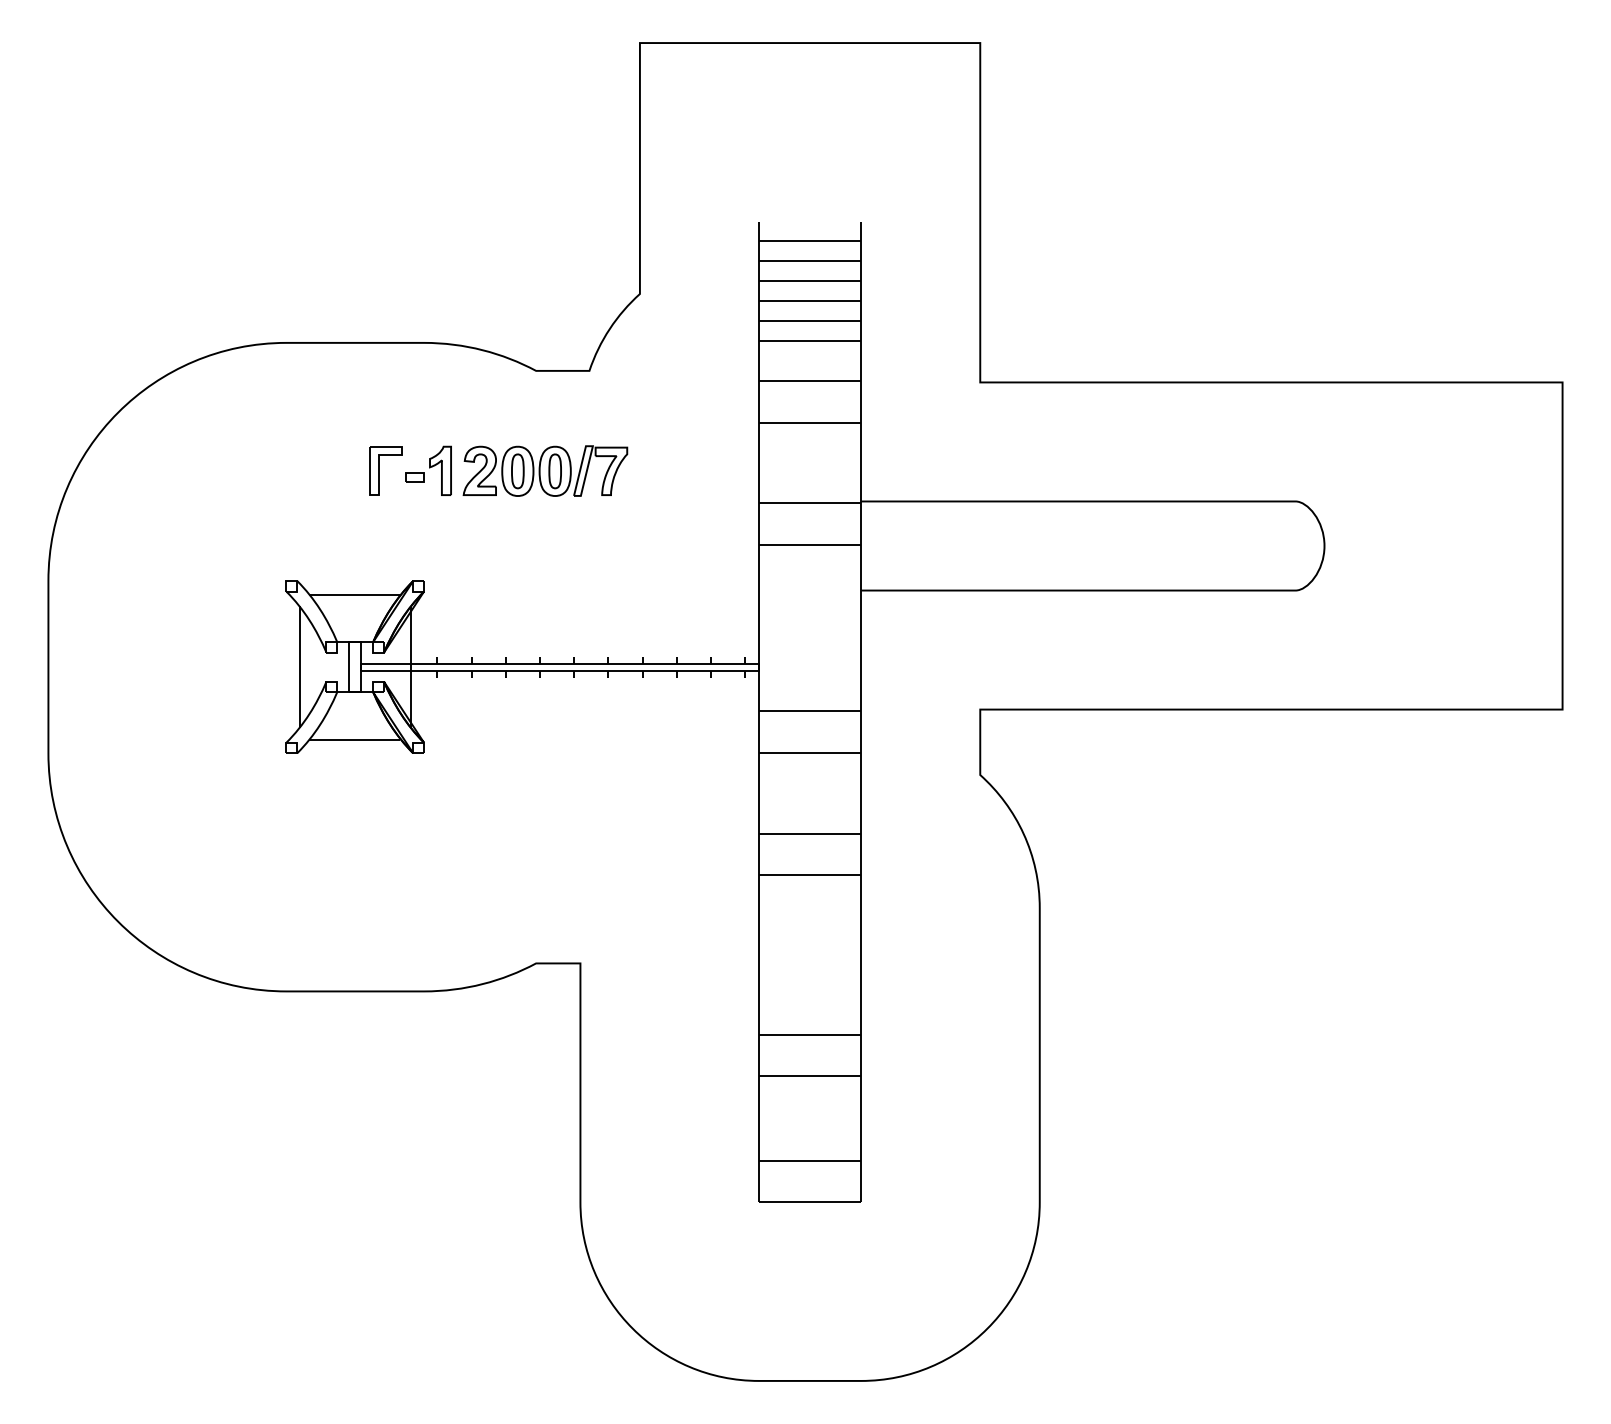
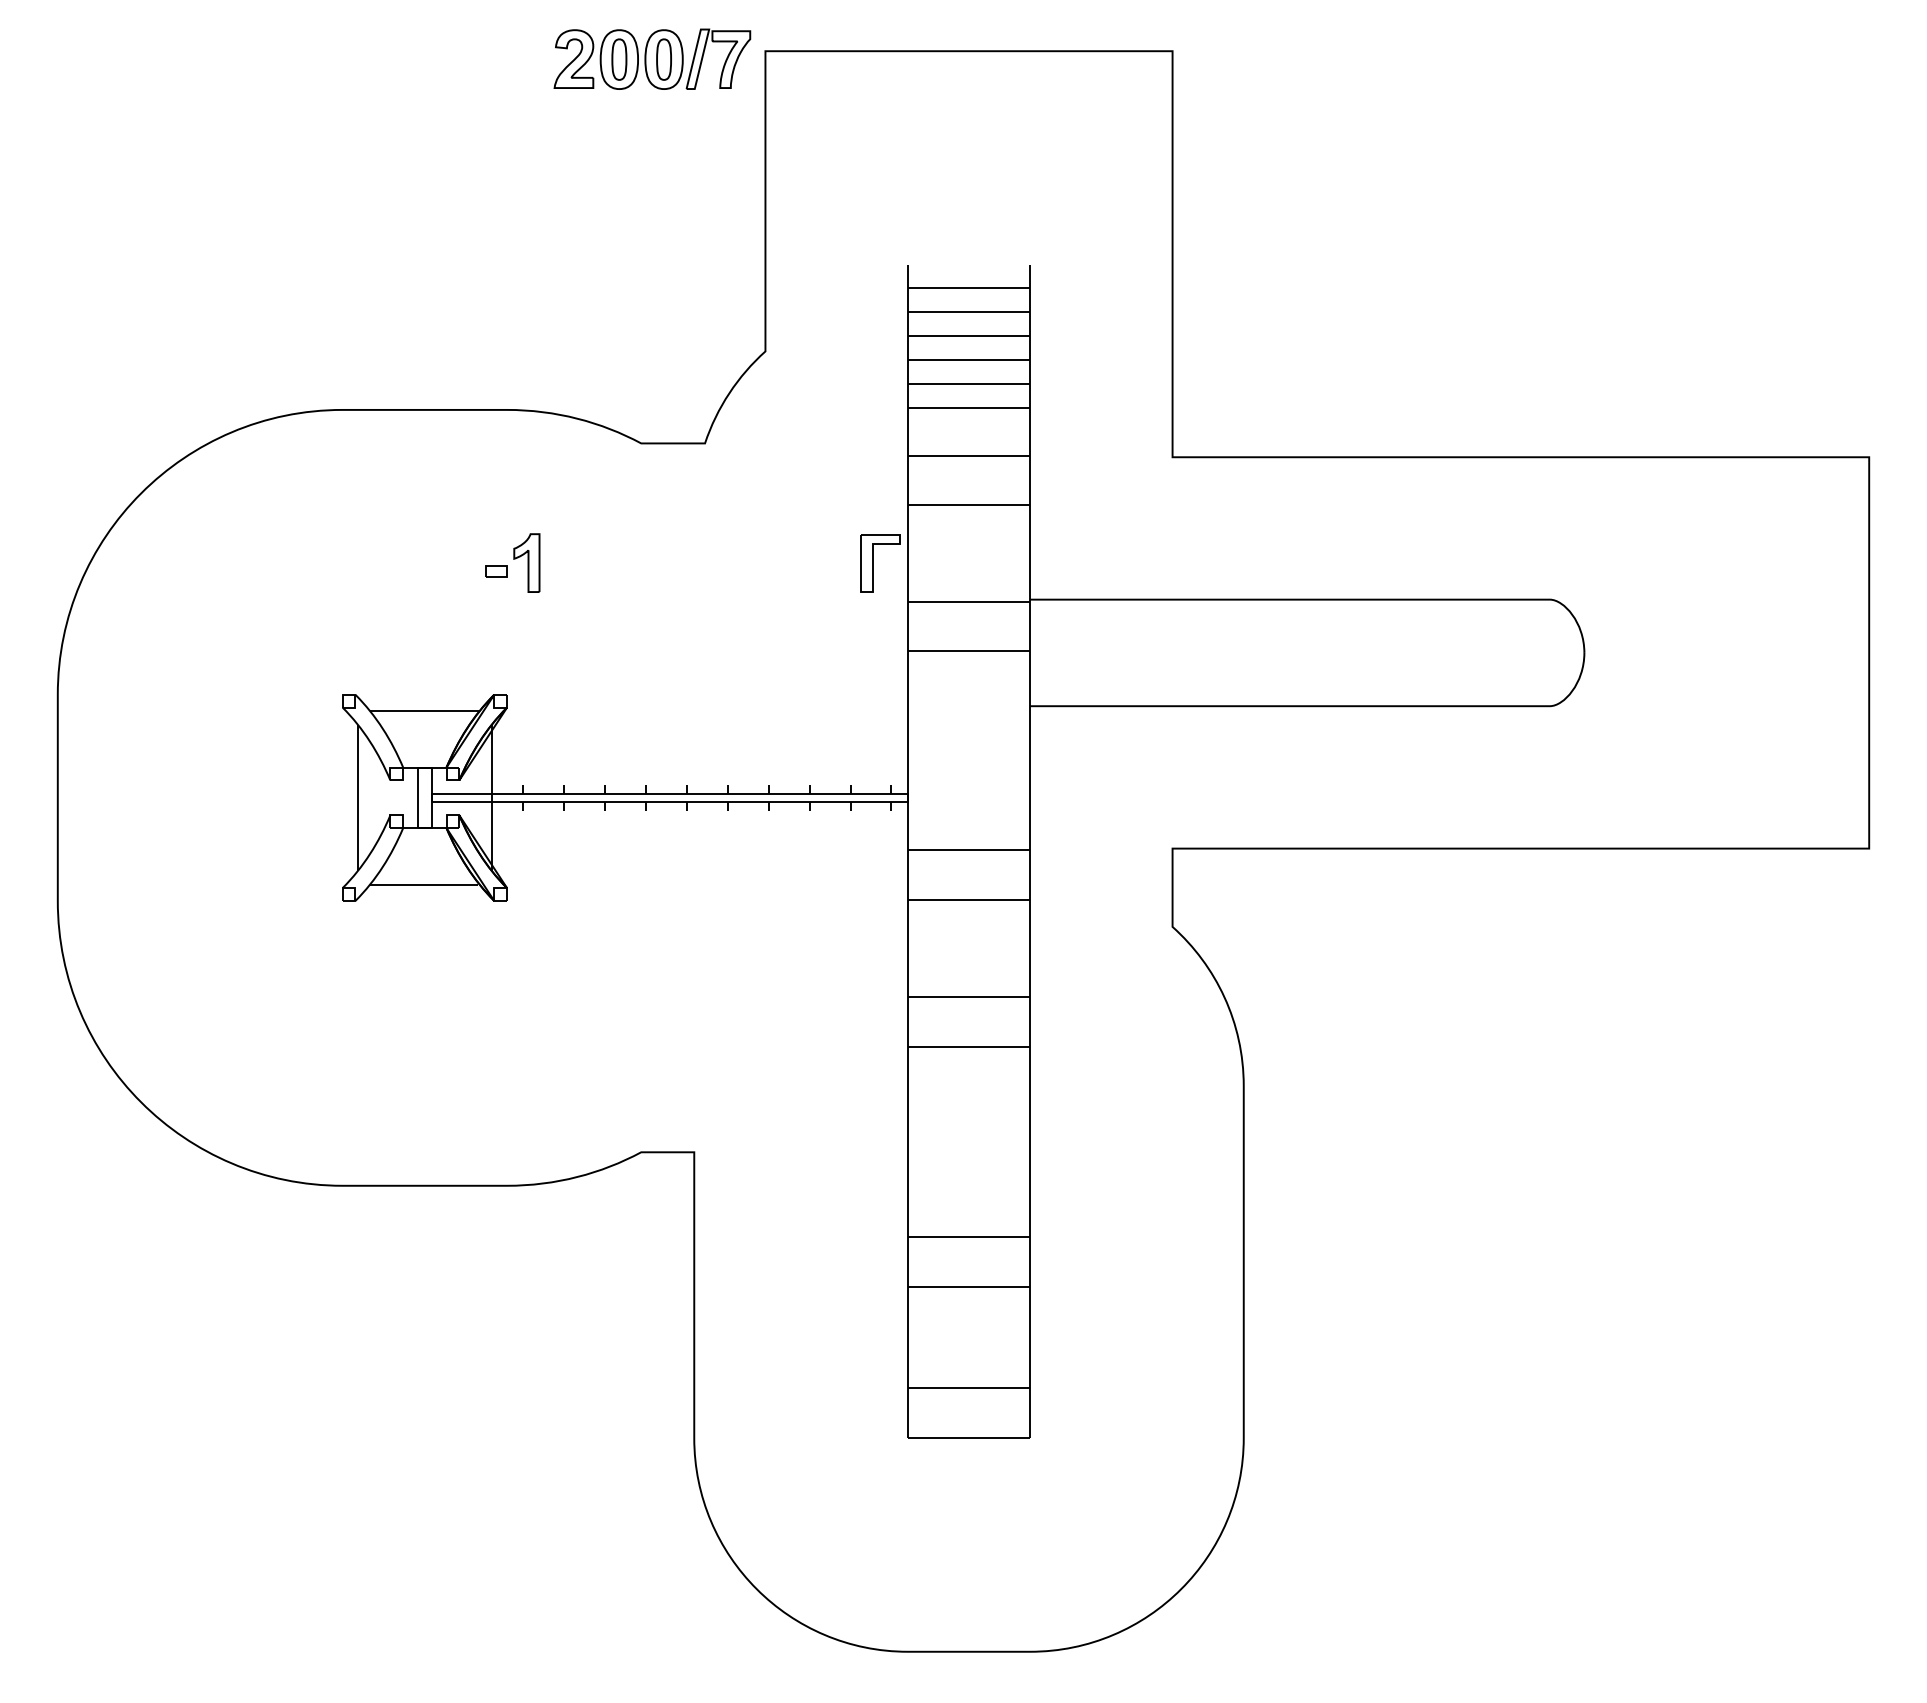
part: (545, 470) -> (652, 58), moved
part: (380, 471) -> (873, 563), moved

